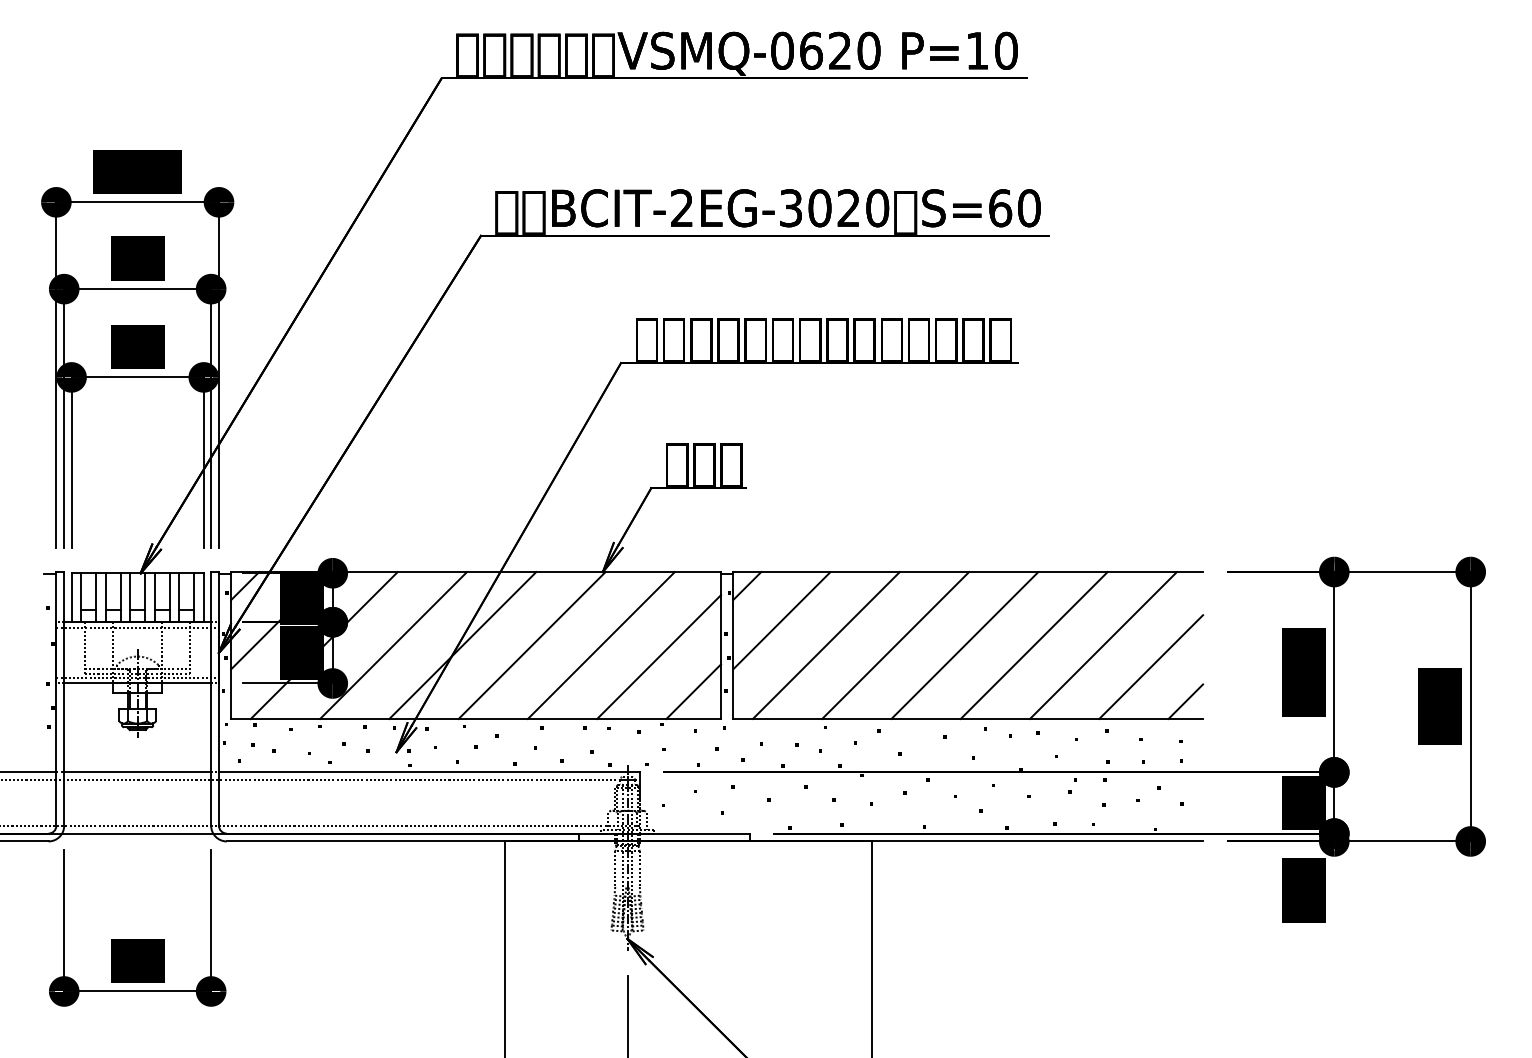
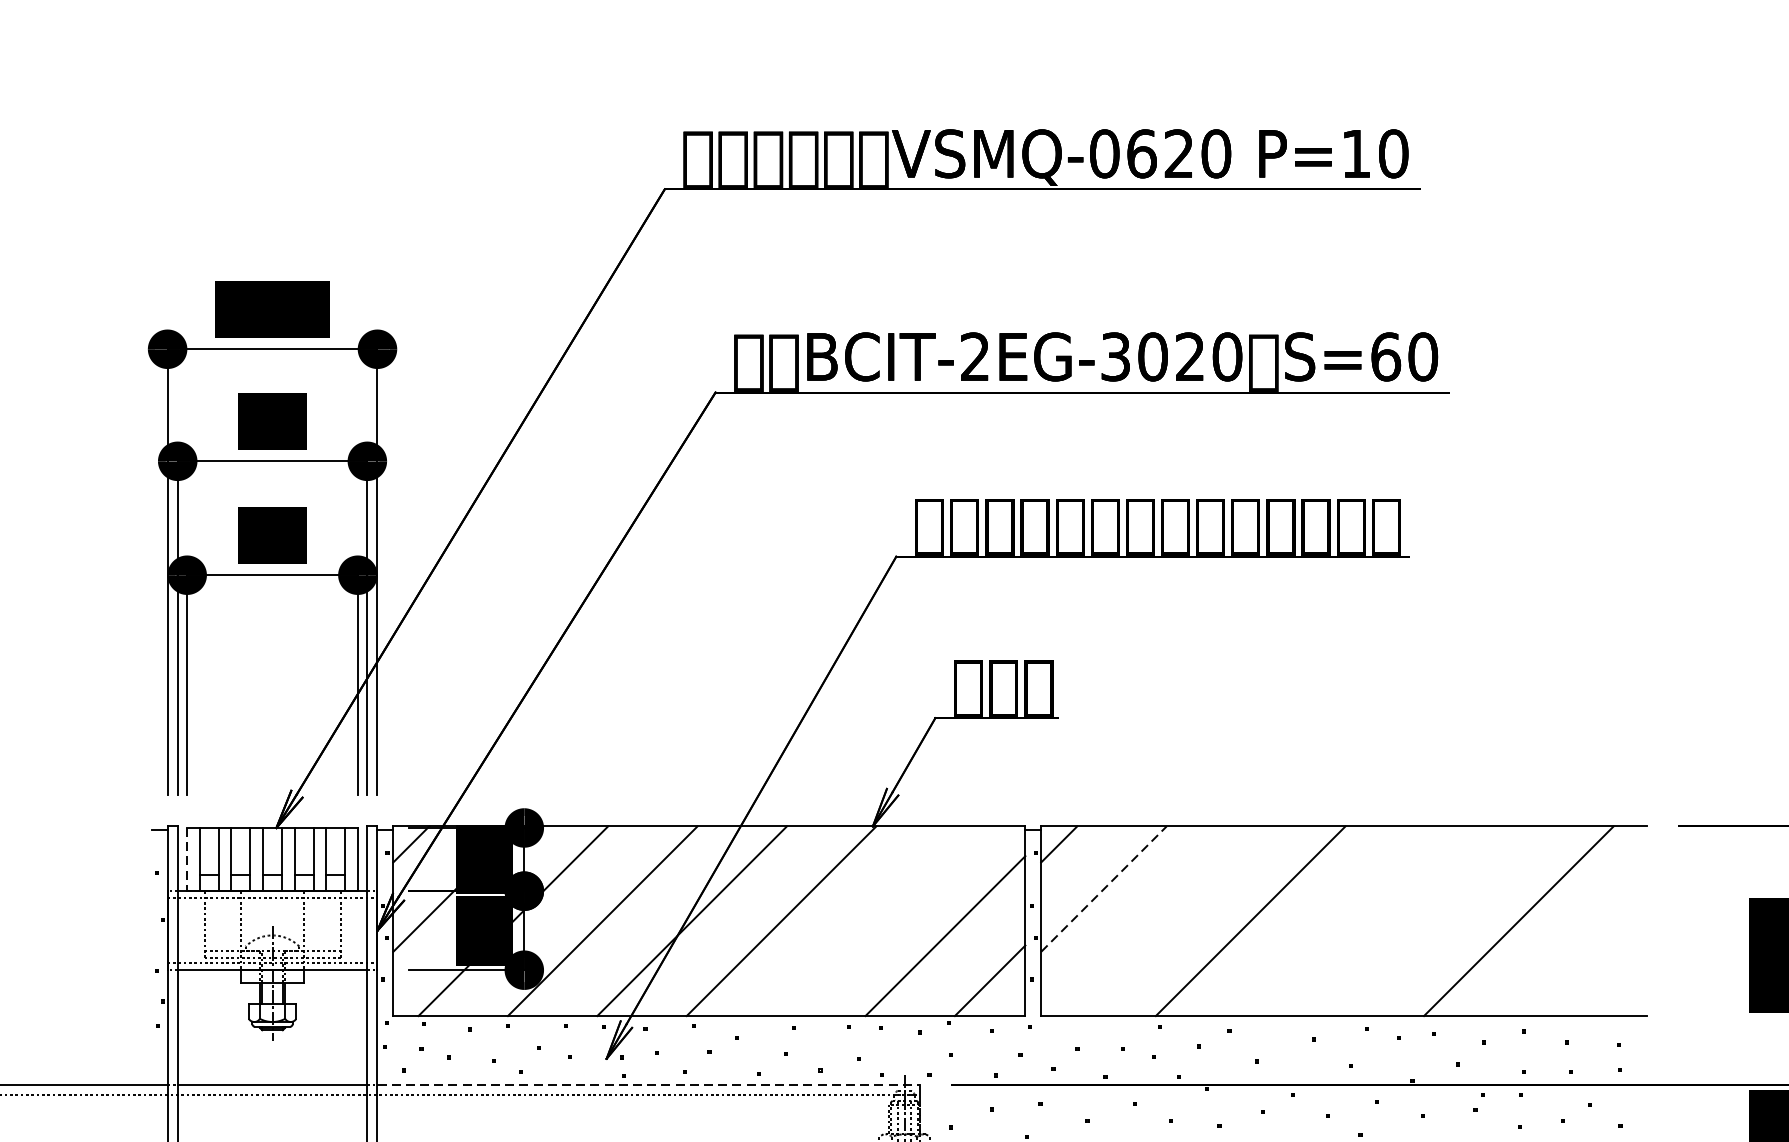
line: (71, 598) -> (187, 860), solid -> dashed
line: (781, 620) -> (1103, 888), solid -> dashed
line: (600, 645) -> (869, 921), removed
line: (825, 645) -> (1160, 921), removed
line: (964, 645) -> (1339, 921), removed
line: (1033, 645) -> (1428, 921), removed
line: (1151, 666) -> (1580, 948), removed
line: (1185, 701) -> (1624, 993), removed
line: (429, 772) -> (649, 1085), solid -> dashed

